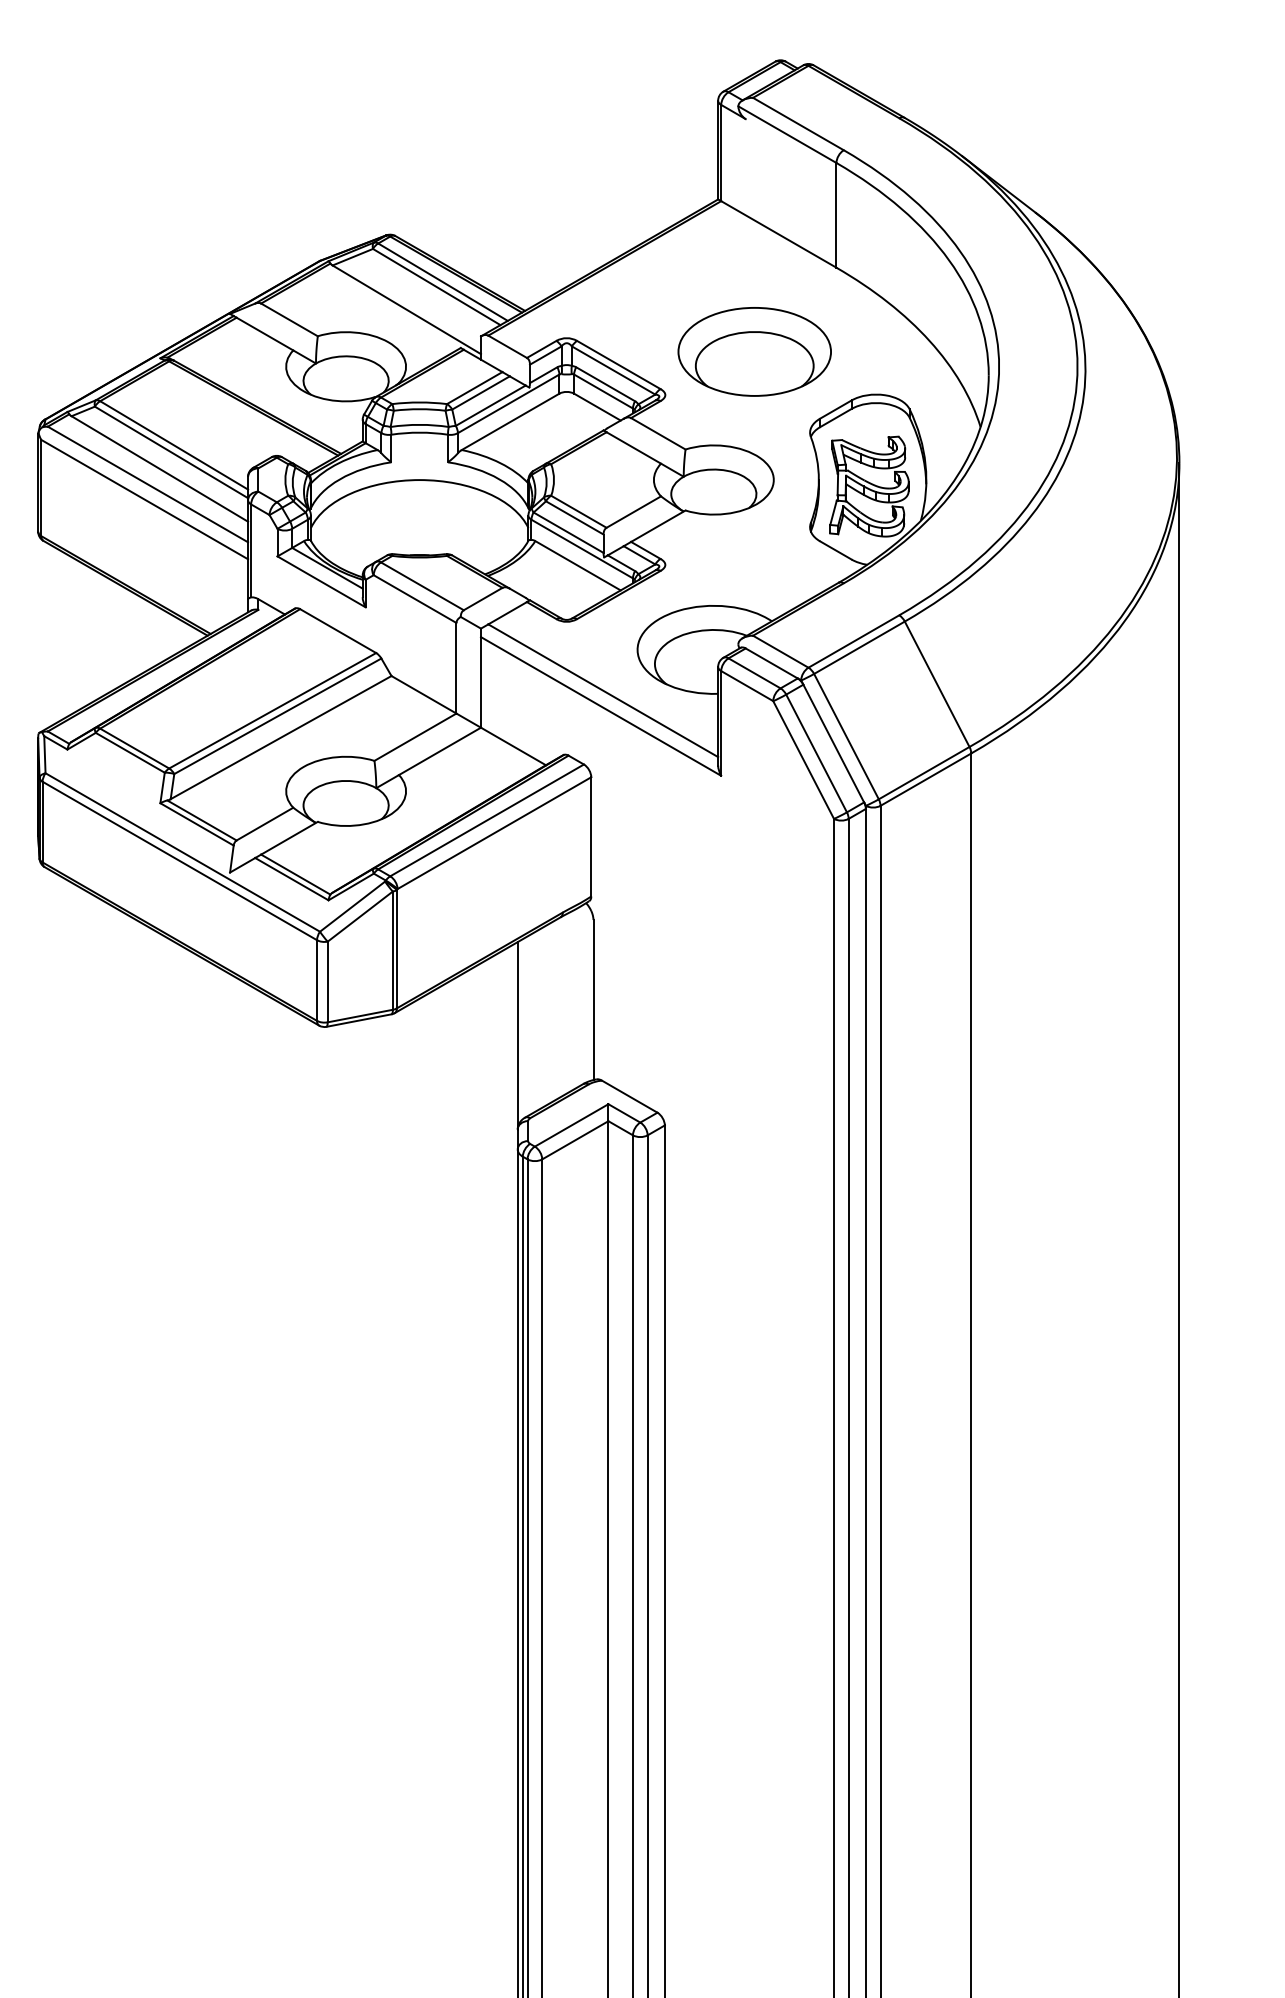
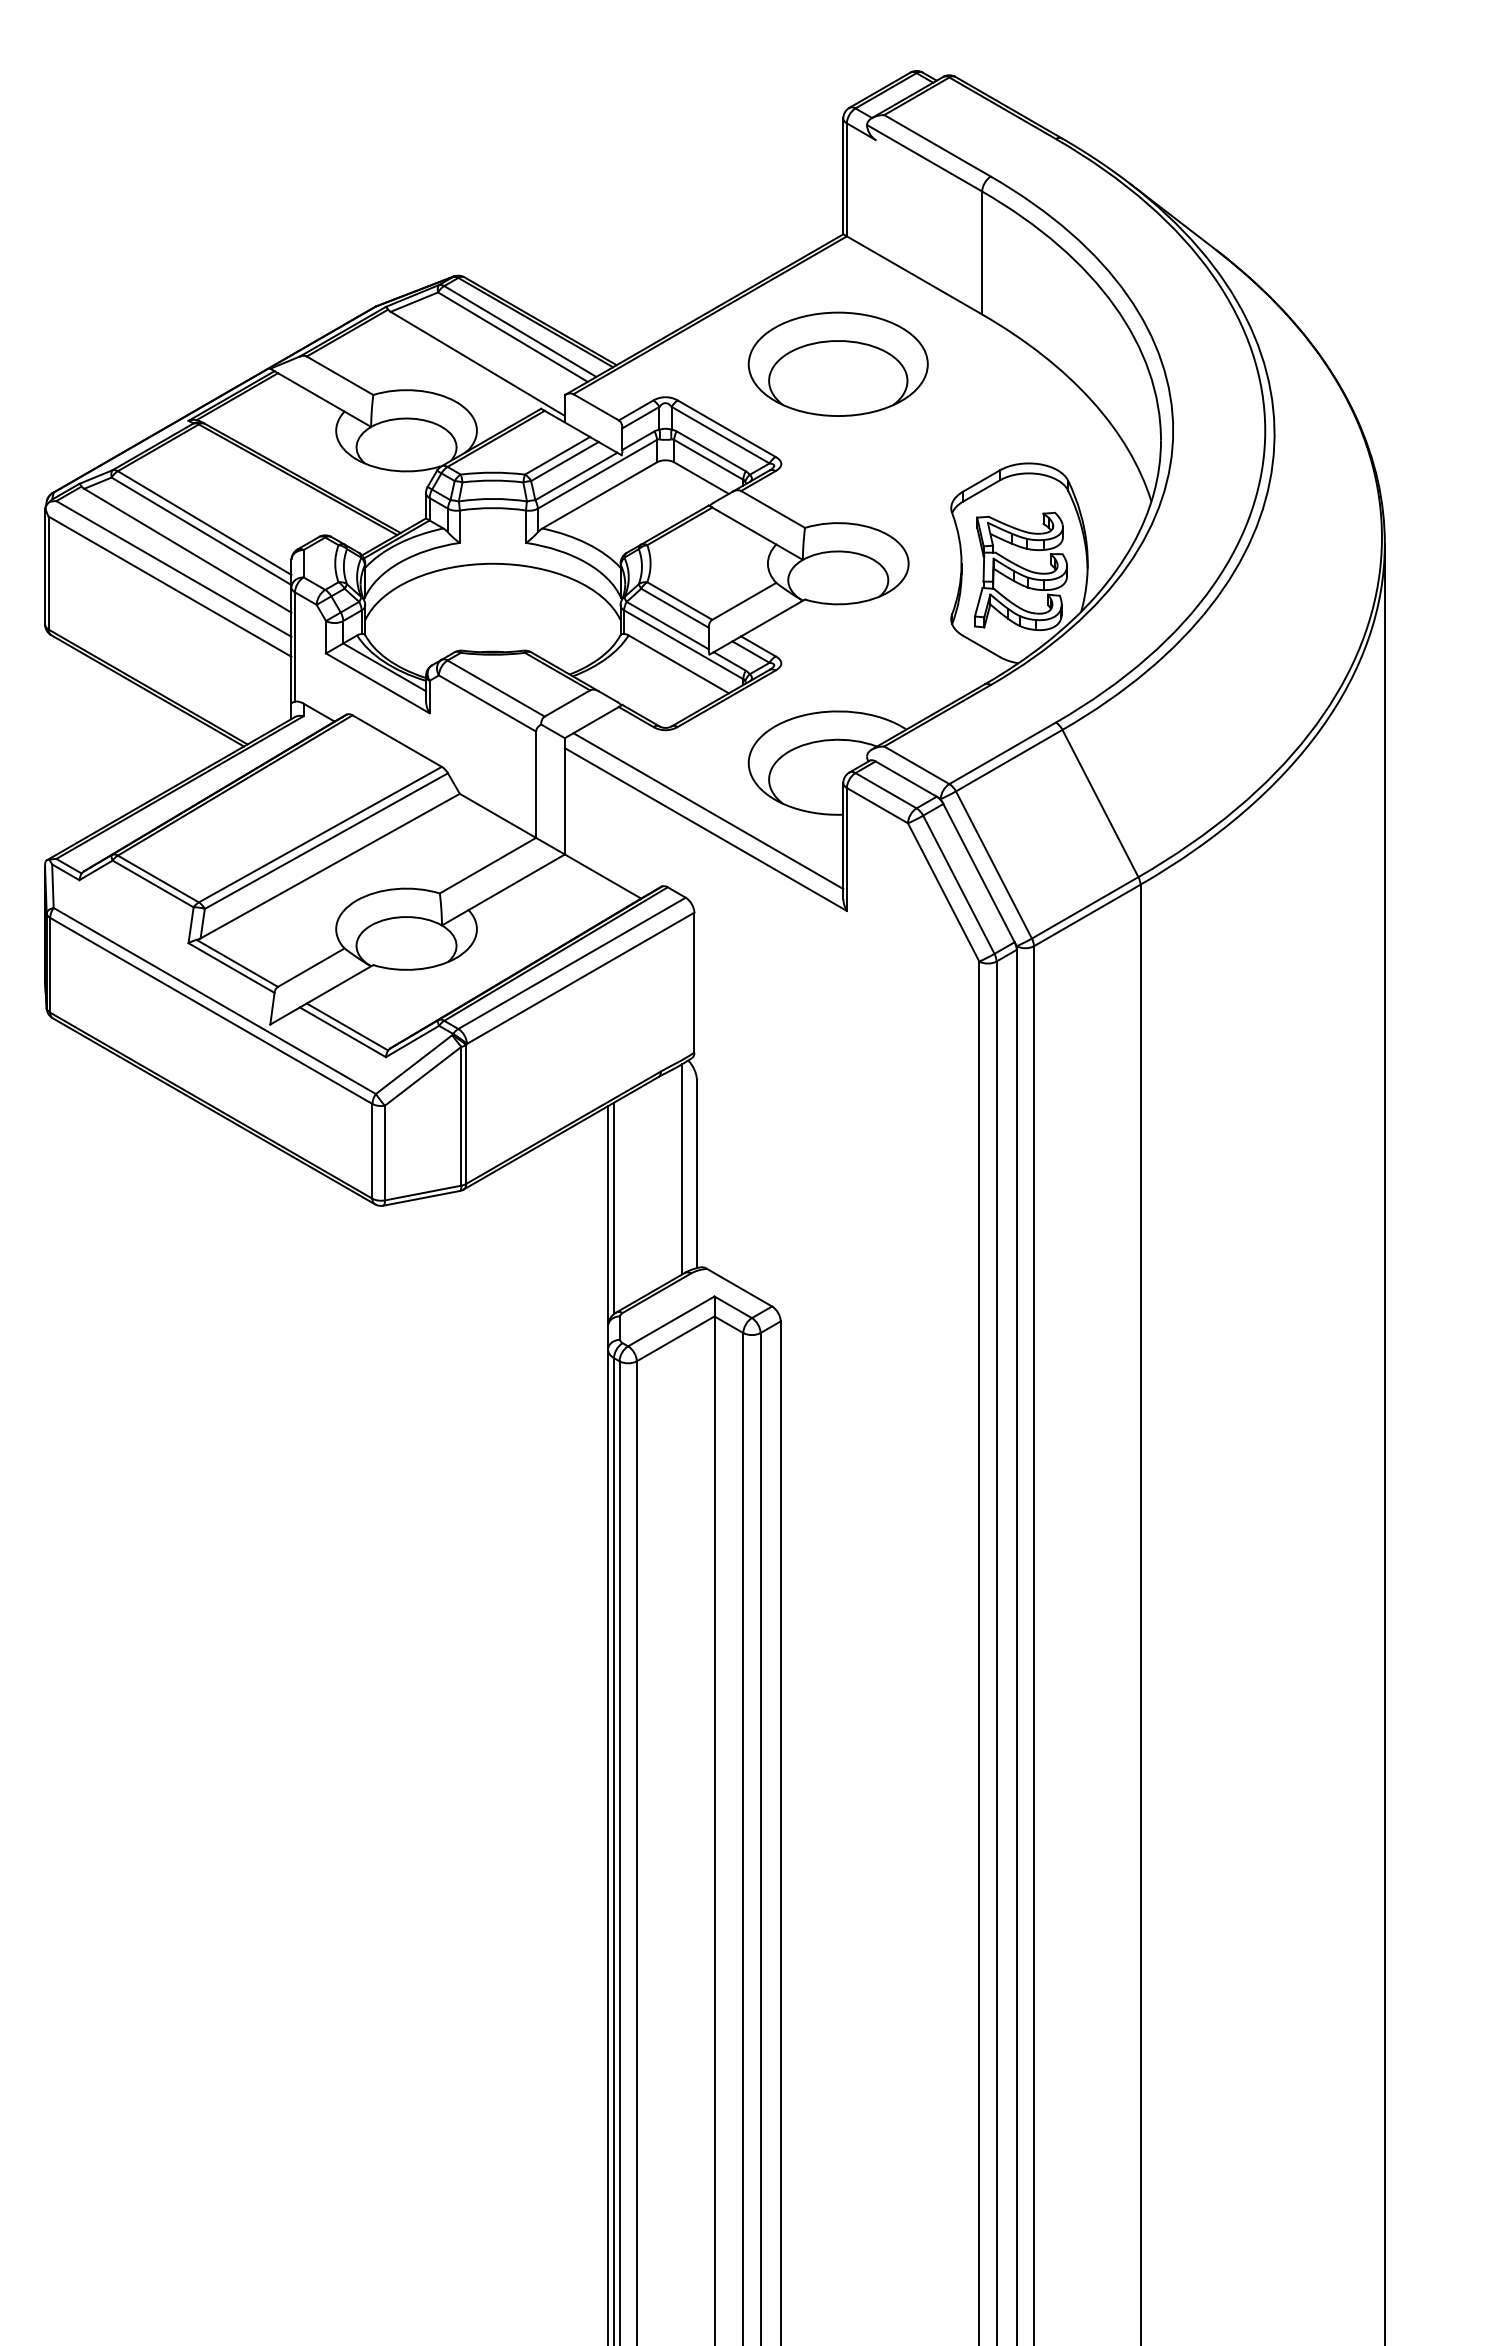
part: (754, 351) -> (837, 363), moved
line: (581, 996) -> (682, 1169), added
line: (523, 1029) -> (614, 1208), added

